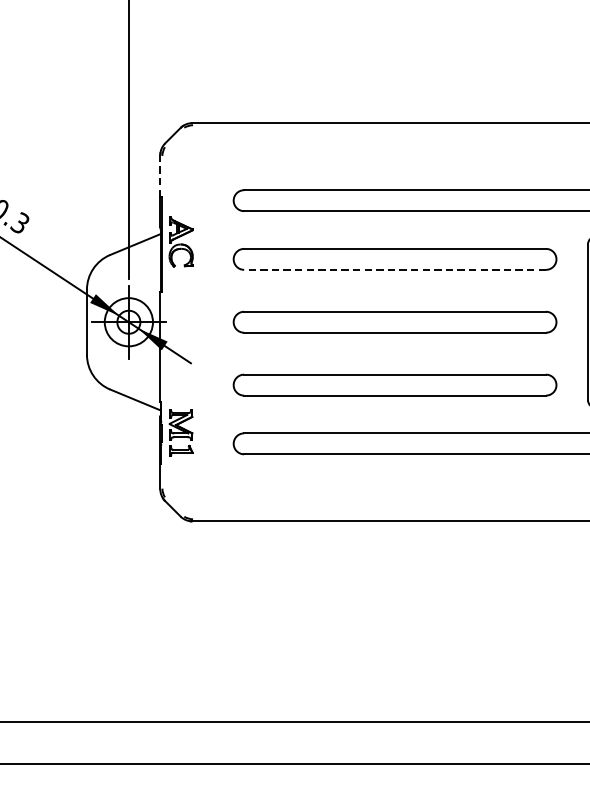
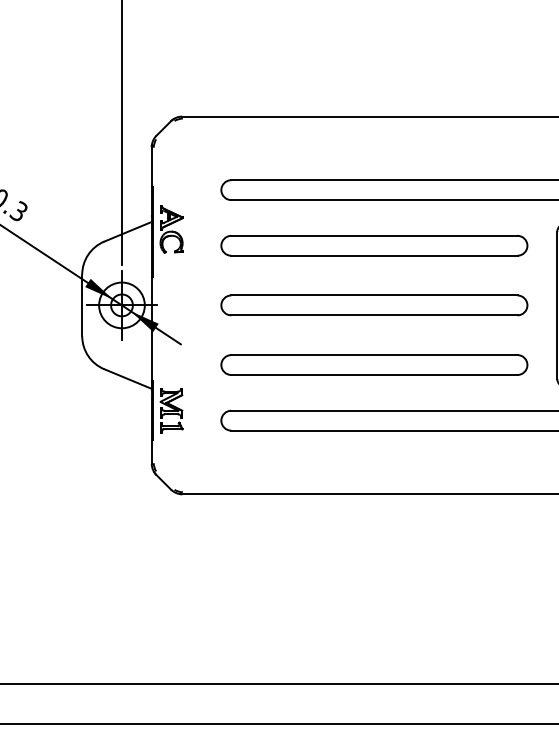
line: (160, 175) -> (151, 166), dashed -> solid
line: (394, 269) -> (373, 255), dashed -> solid

